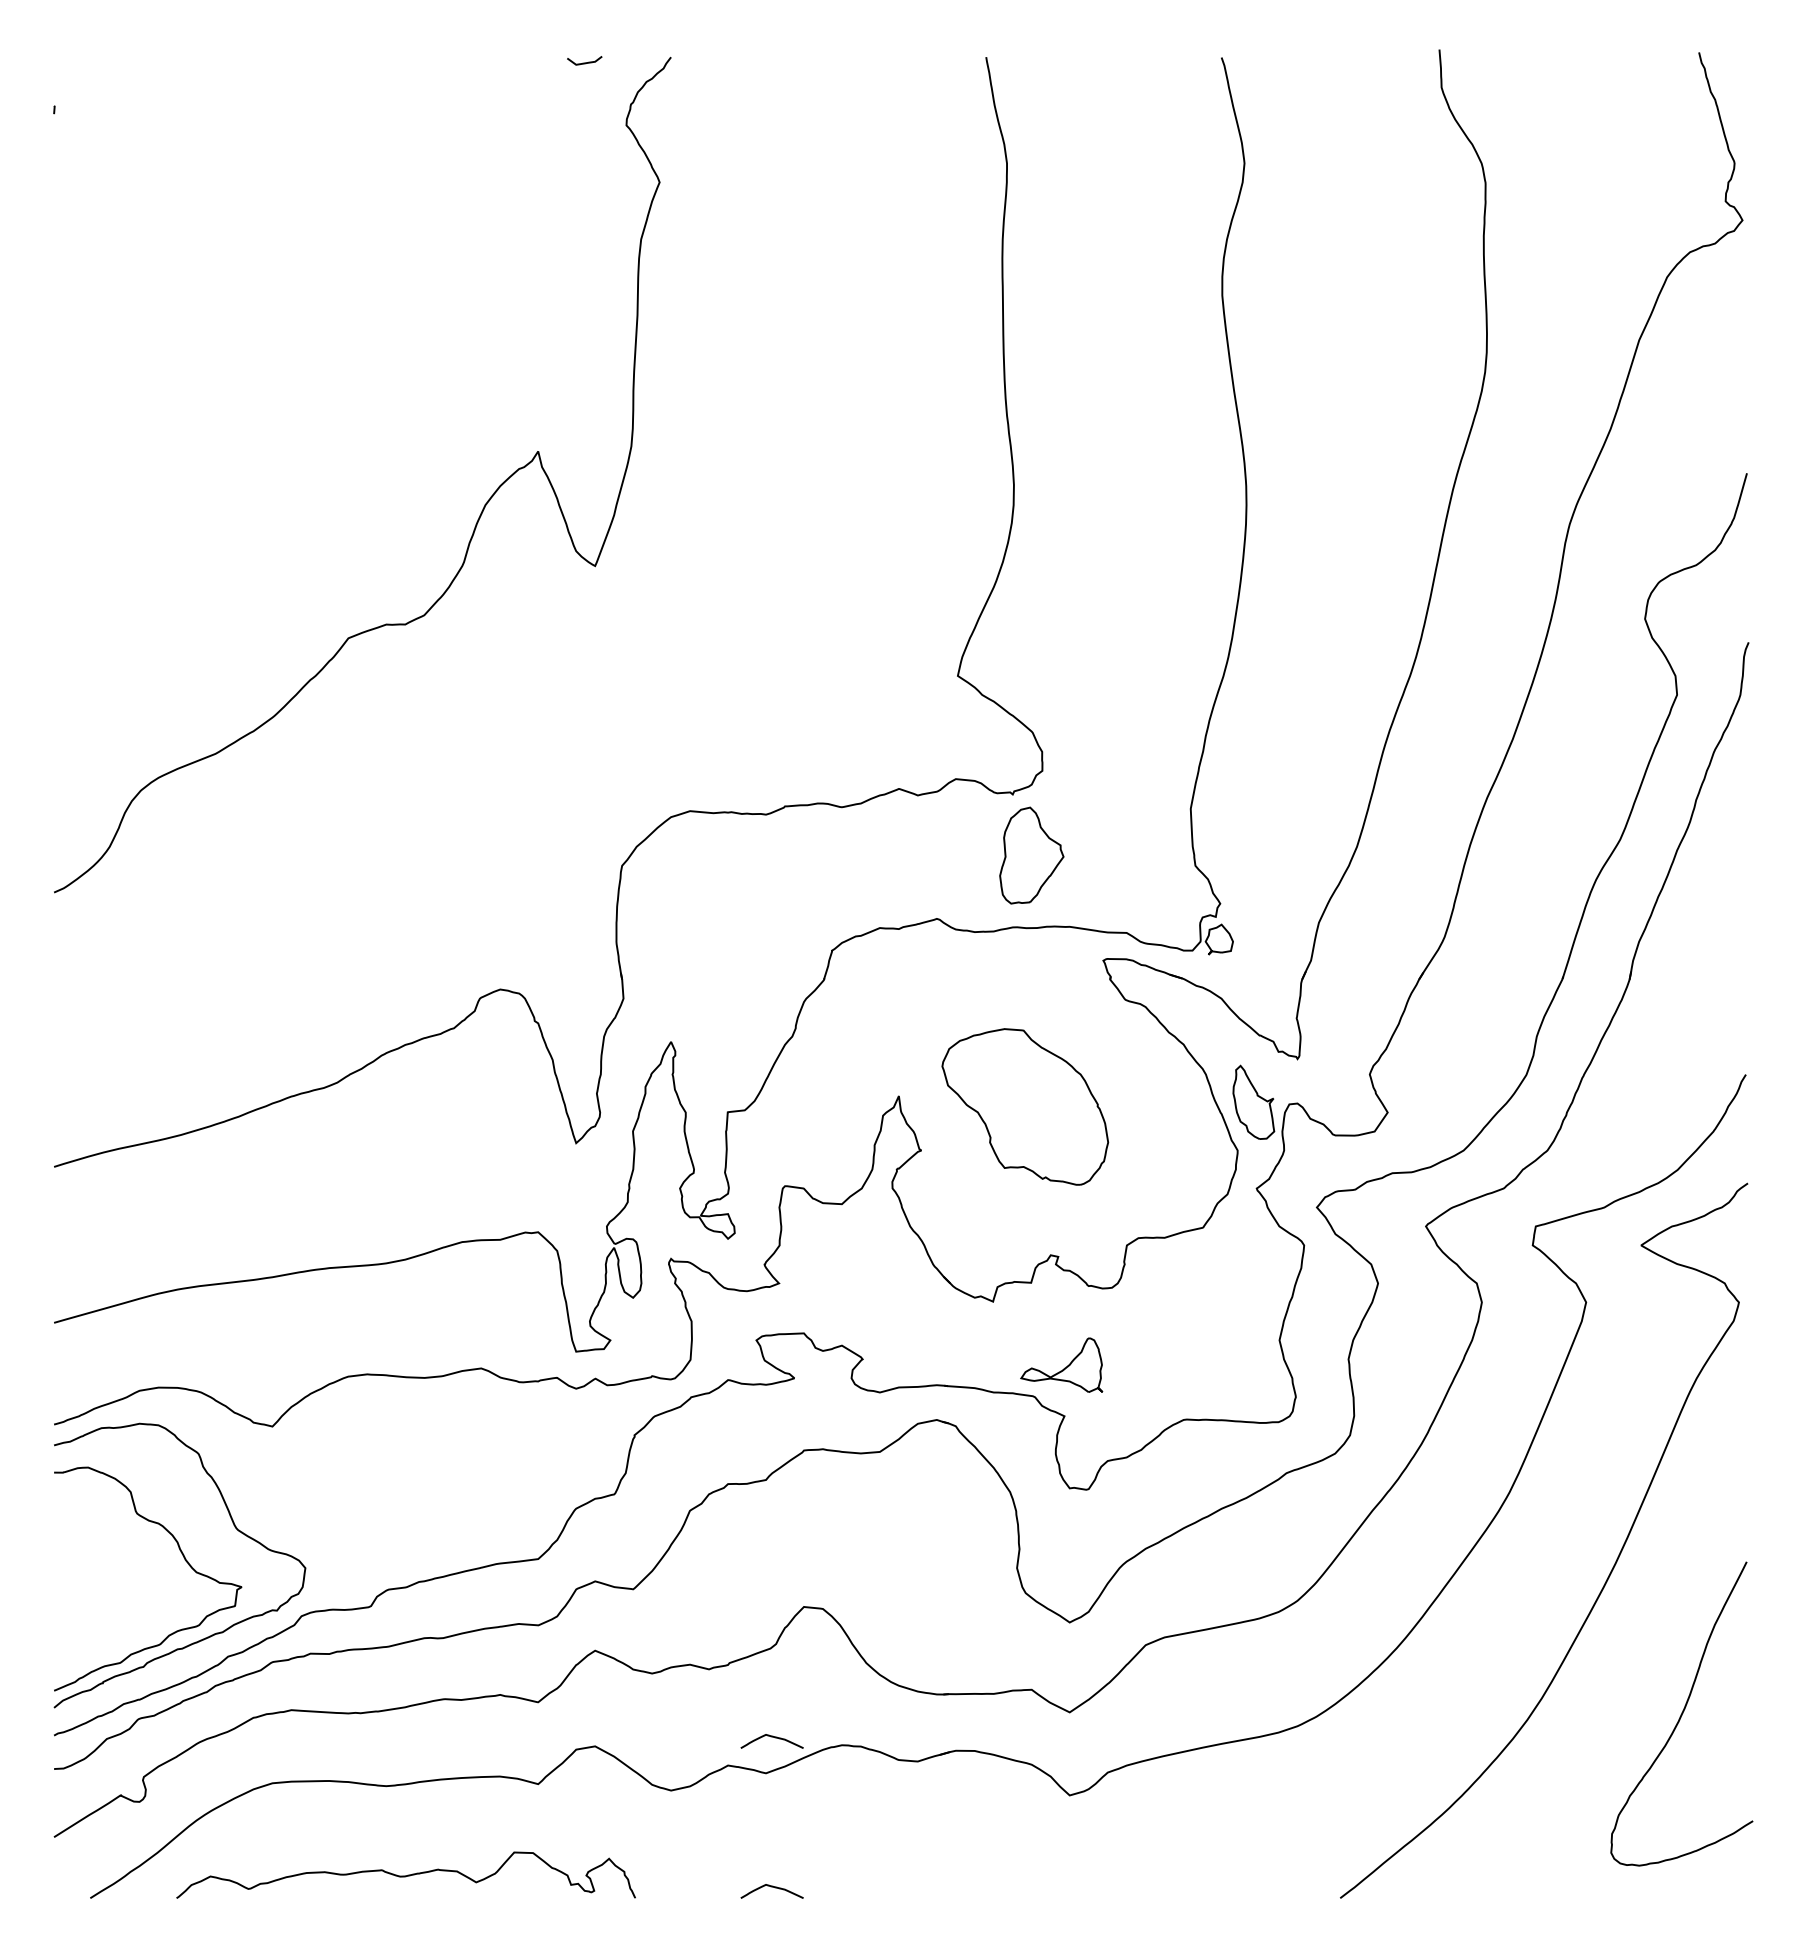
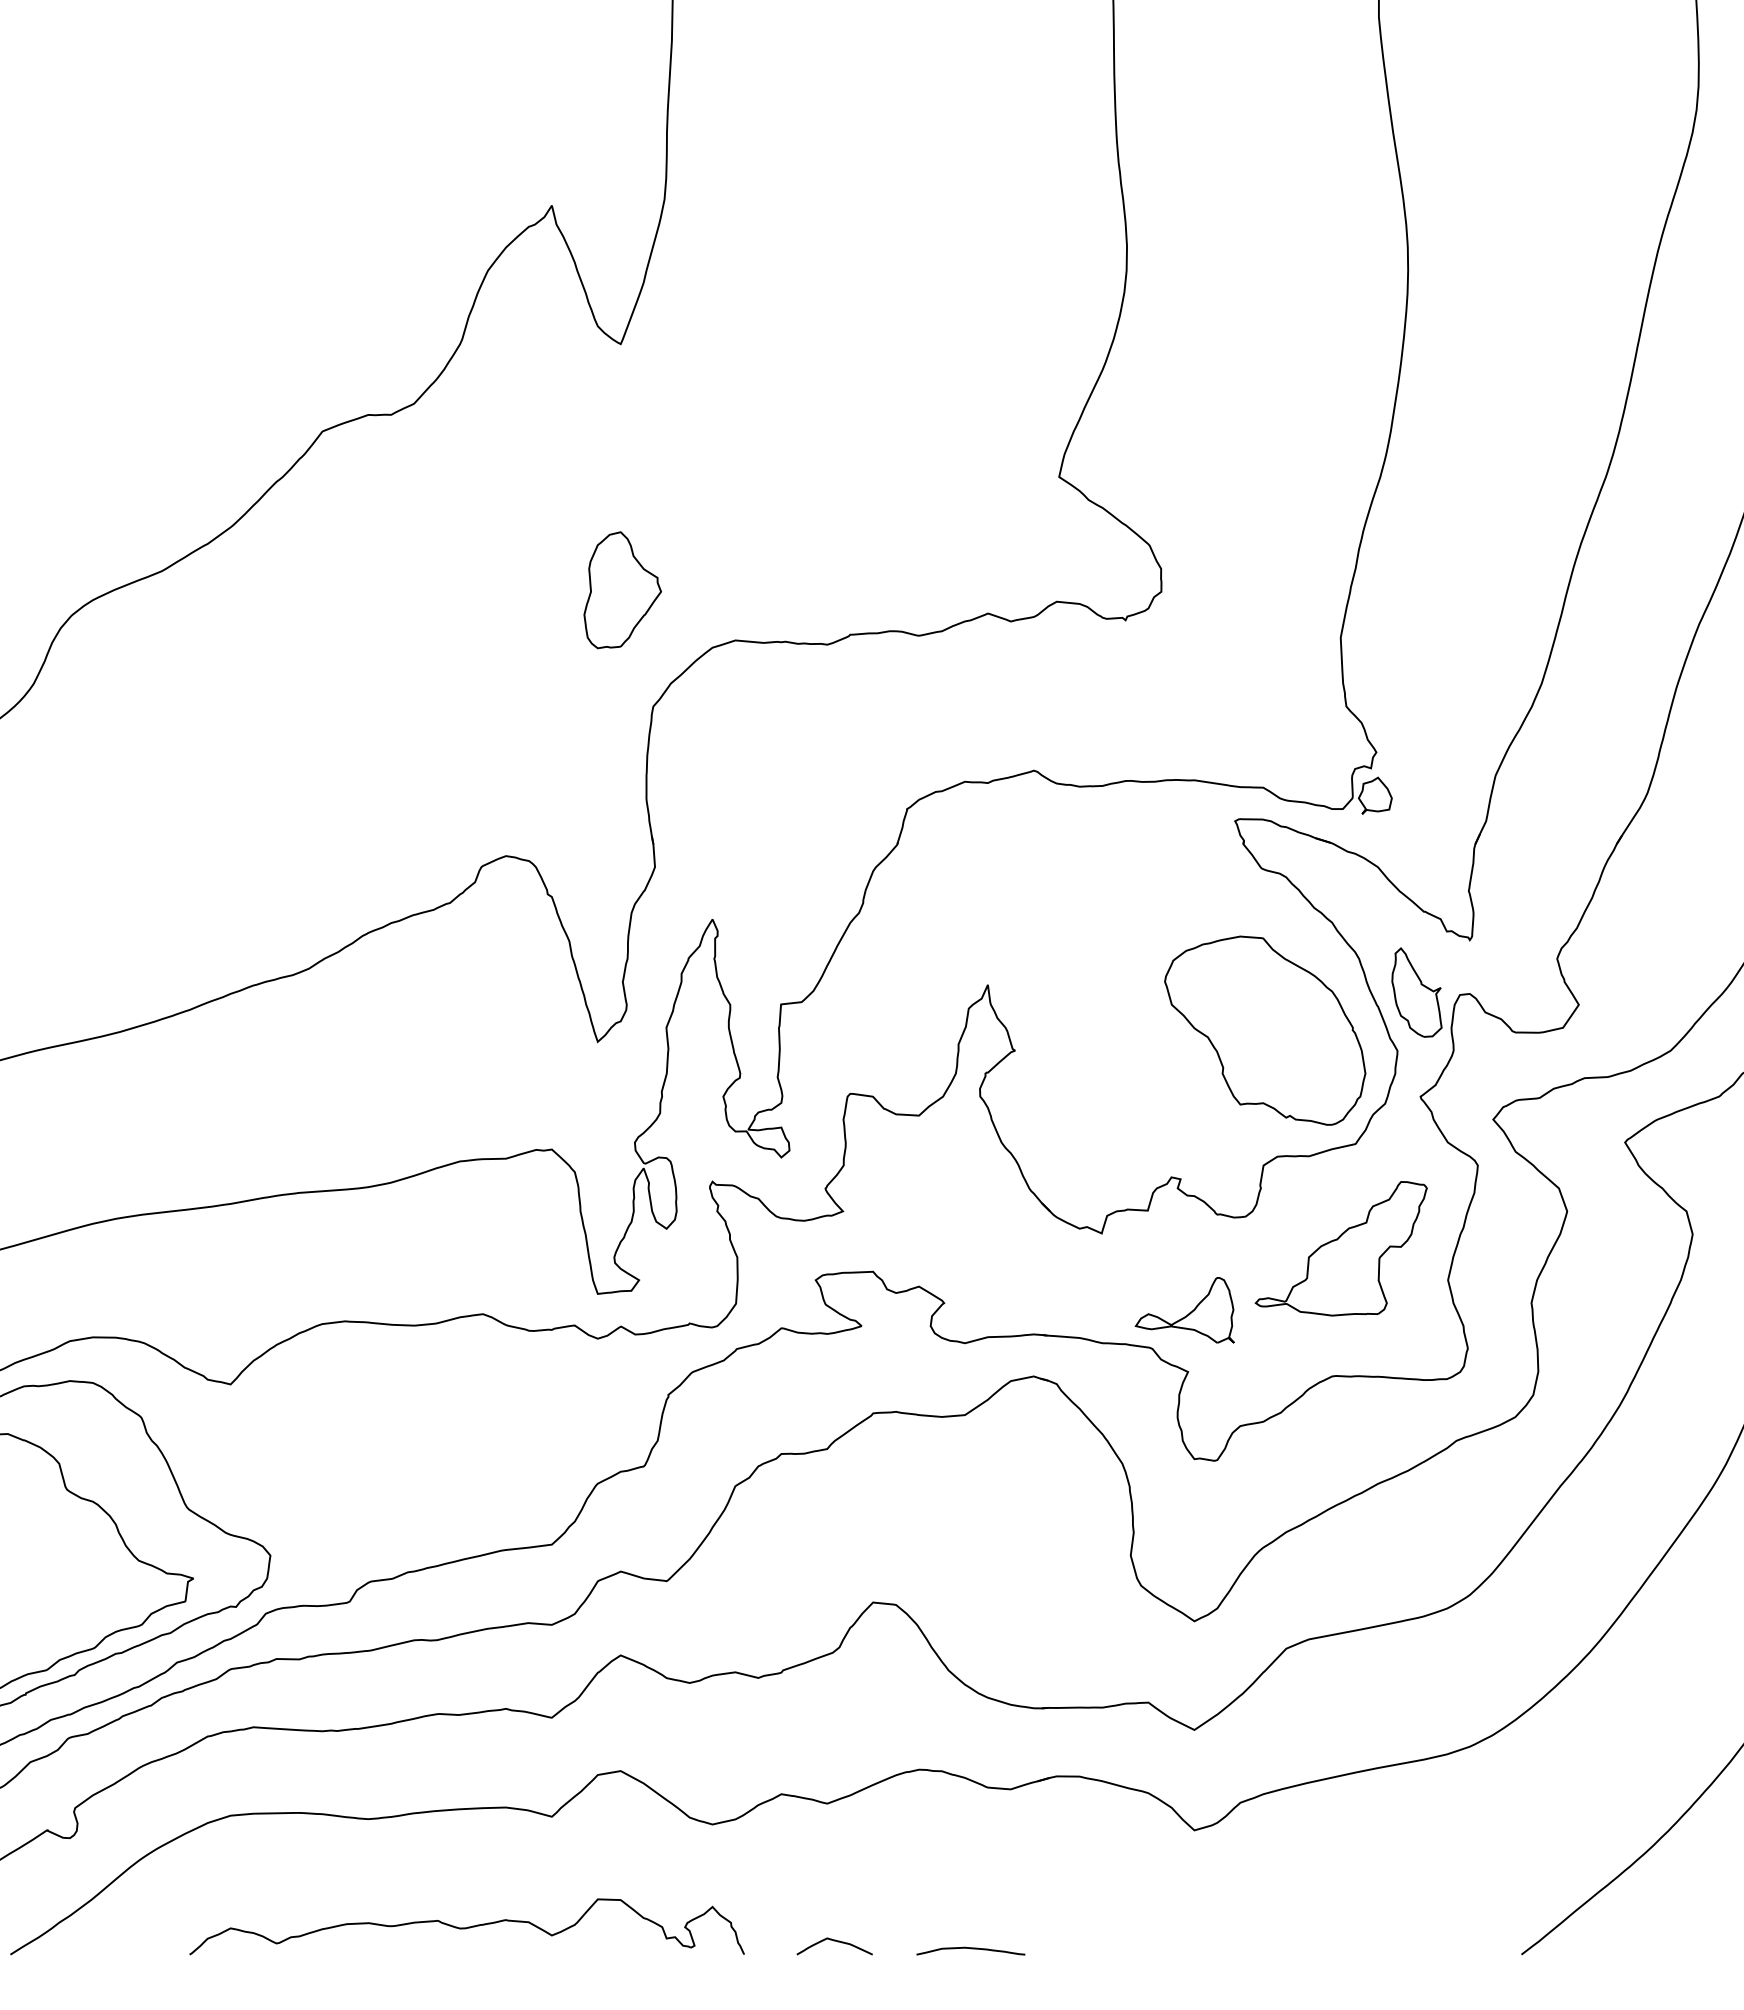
part: (1031, 855) -> (622, 590), moved
part: (1025, 1106) -> (1265, 1030), moved
part: (1190, 1314) -> (1340, 1248), added
curve: (771, 1737) -> (833, 1760), removed
curve: (405, 1875) -> (466, 1927), moved
curve: (884, 1893) -> (970, 1948), added

